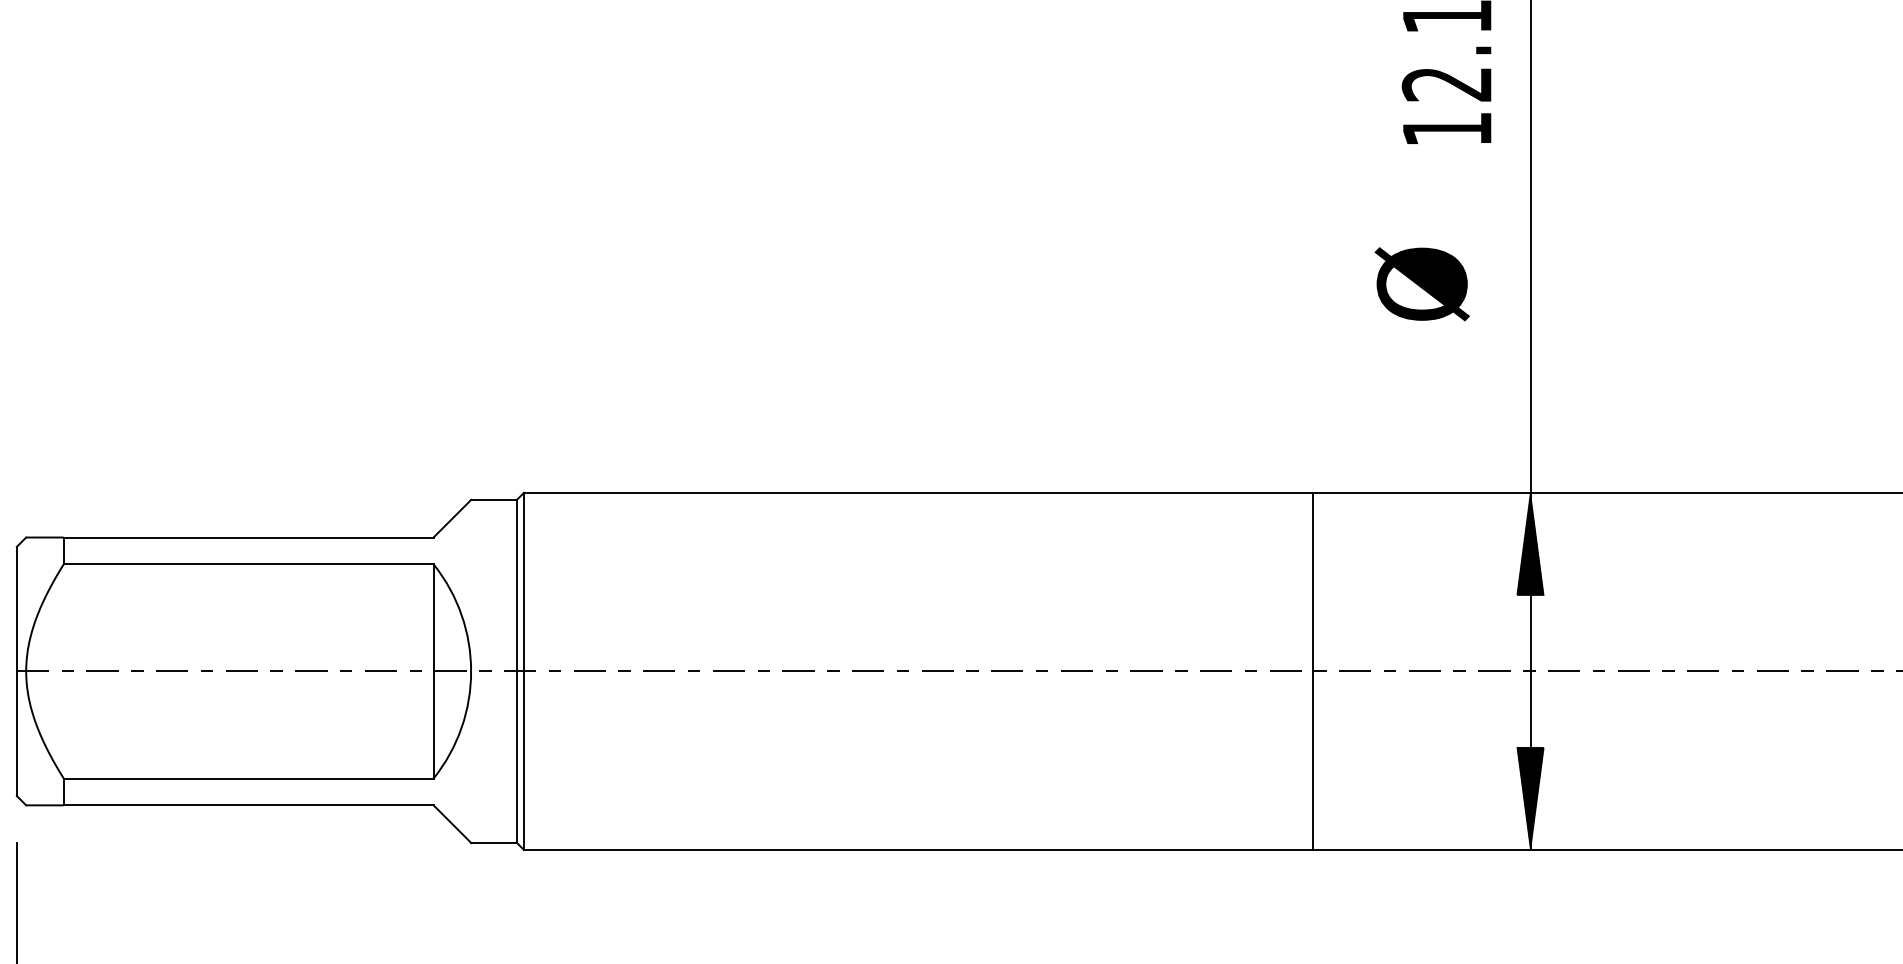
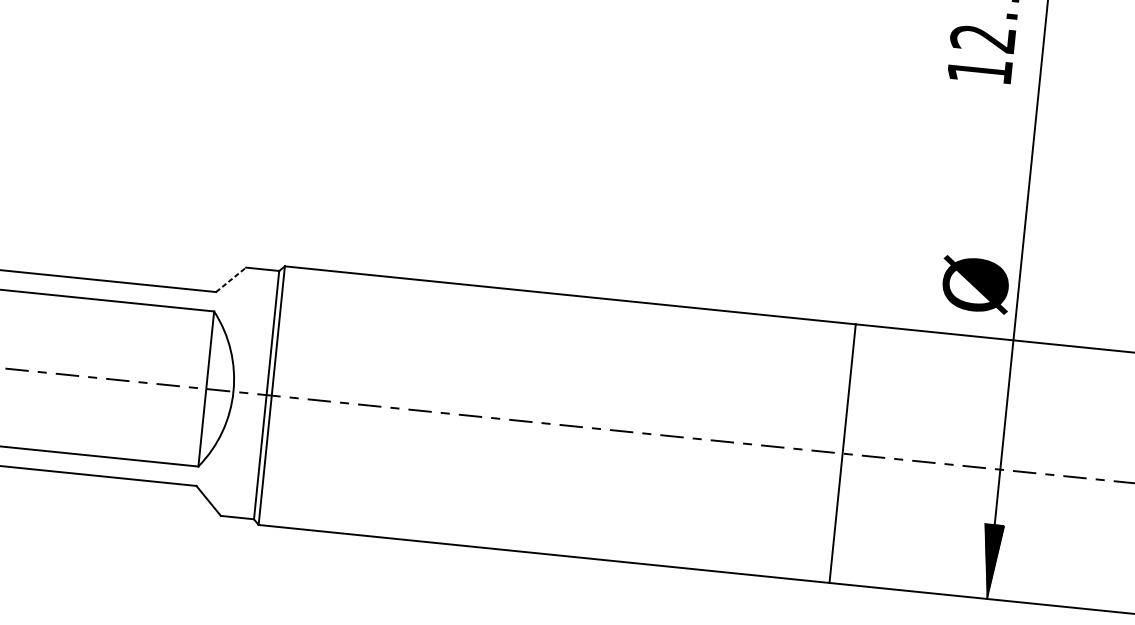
text: (1421, 284) -> (975, 285), moved
line: (452, 518) -> (231, 279), solid -> dashed
hatch: (1530, 544) -> (1009, 377), removed

